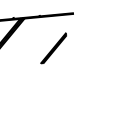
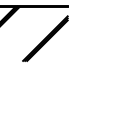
part: (53, 48) -> (45, 38), size x1.67

